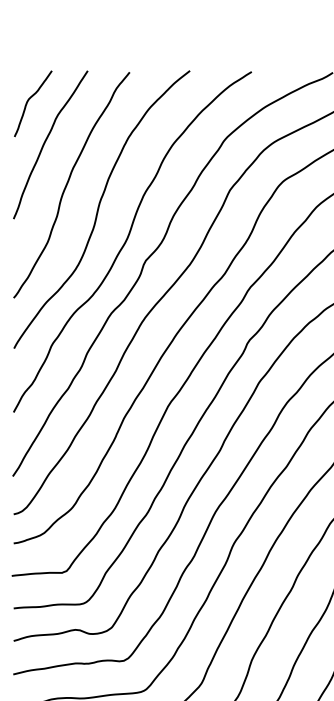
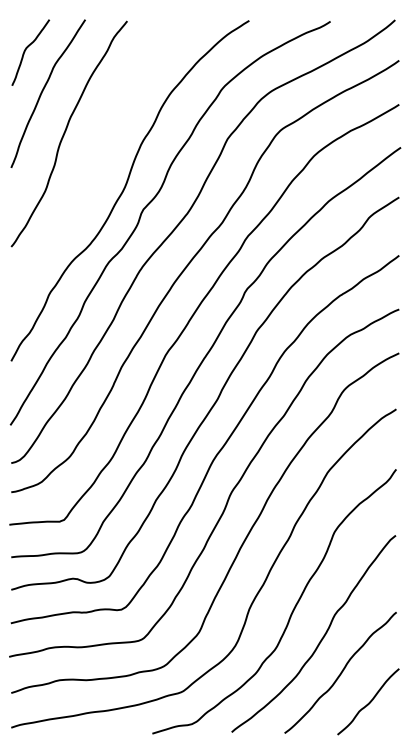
curve: (98, 209) -> (96, 158), removed

